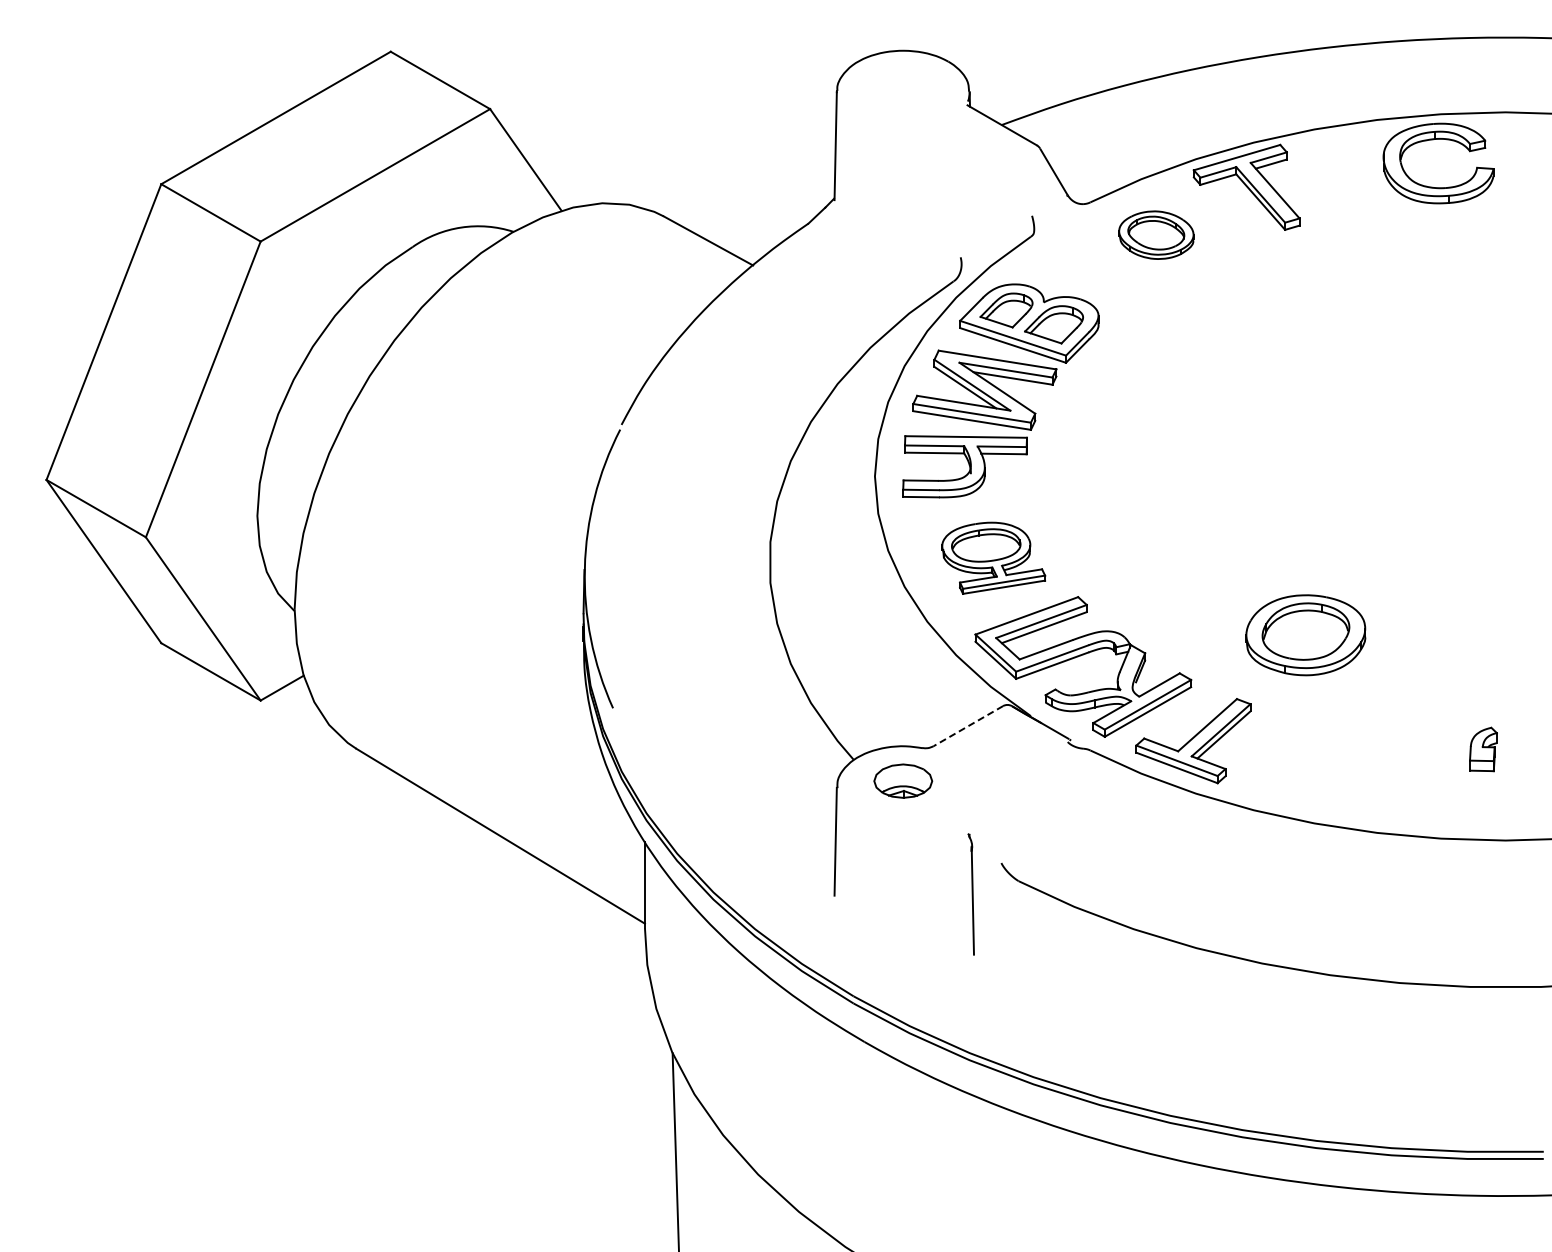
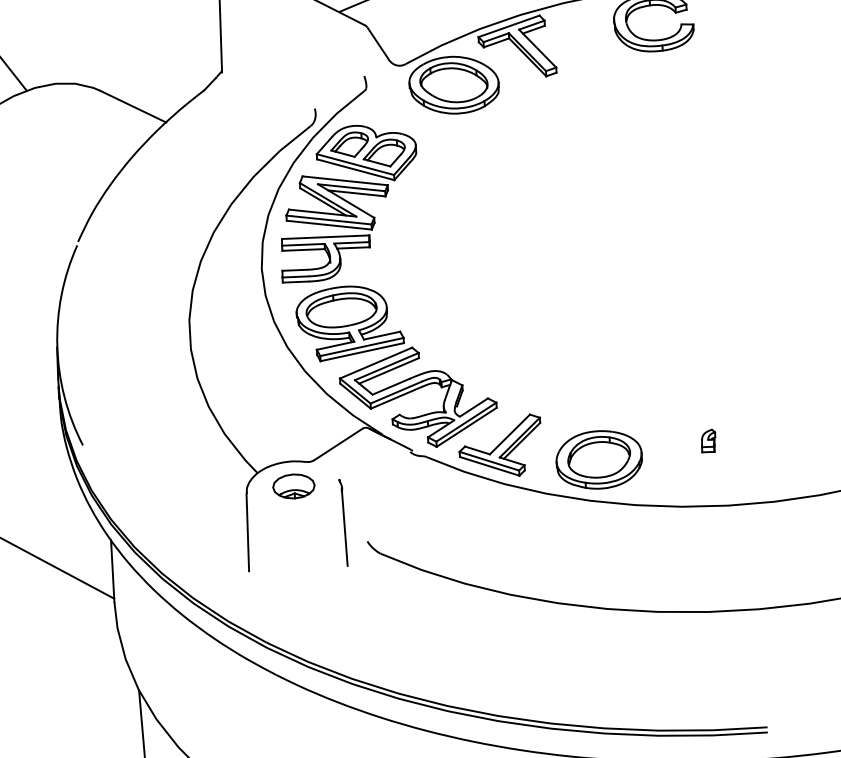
part: (1156, 234) -> (454, 84), size x1.67
part: (993, 558) -> (349, 323), size x1.43
part: (1305, 635) -> (599, 460), moved
line: (967, 726) -> (337, 444), dashed -> solid
part: (1482, 748) -> (707, 440), size x0.71
part: (970, 894) -> (342, 522), moved

